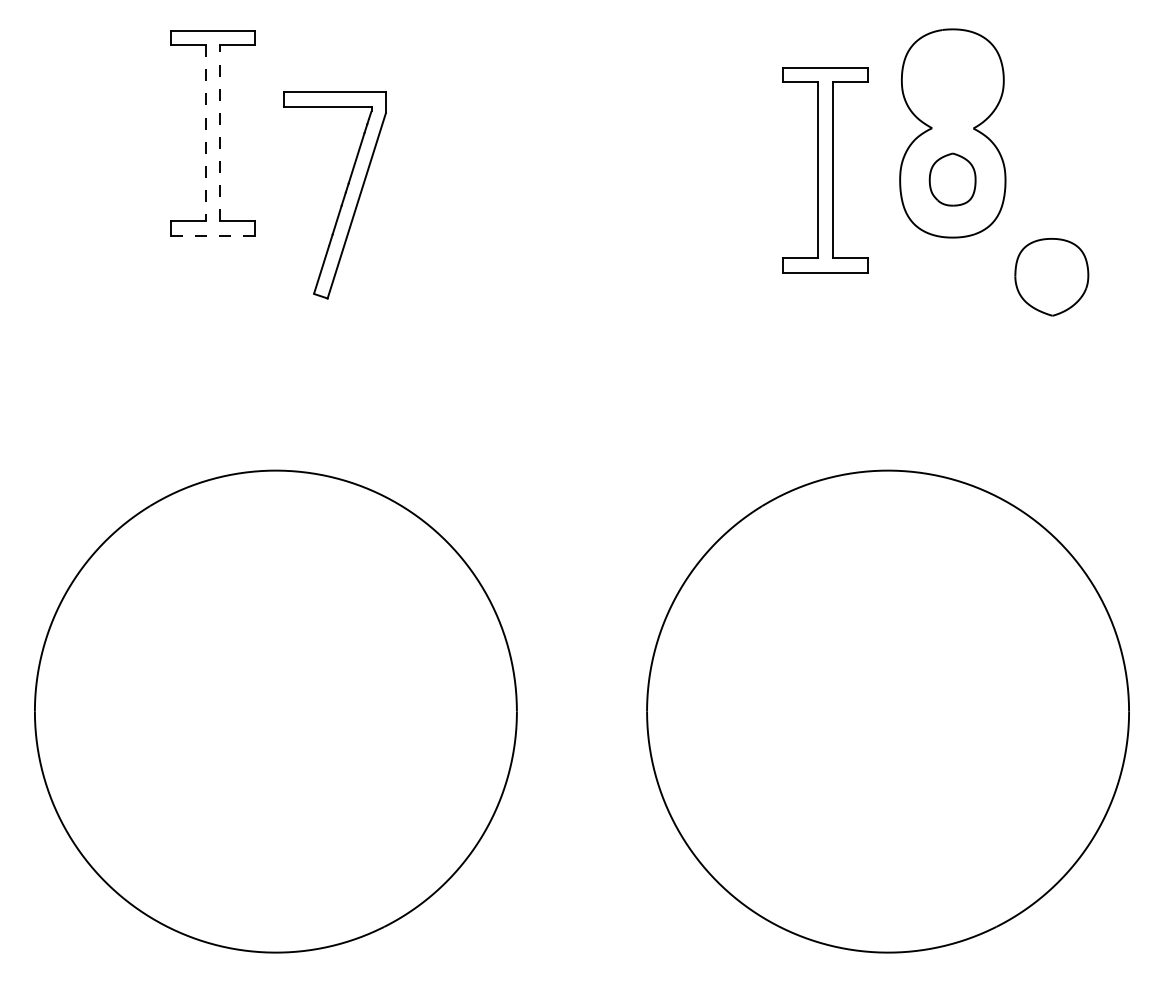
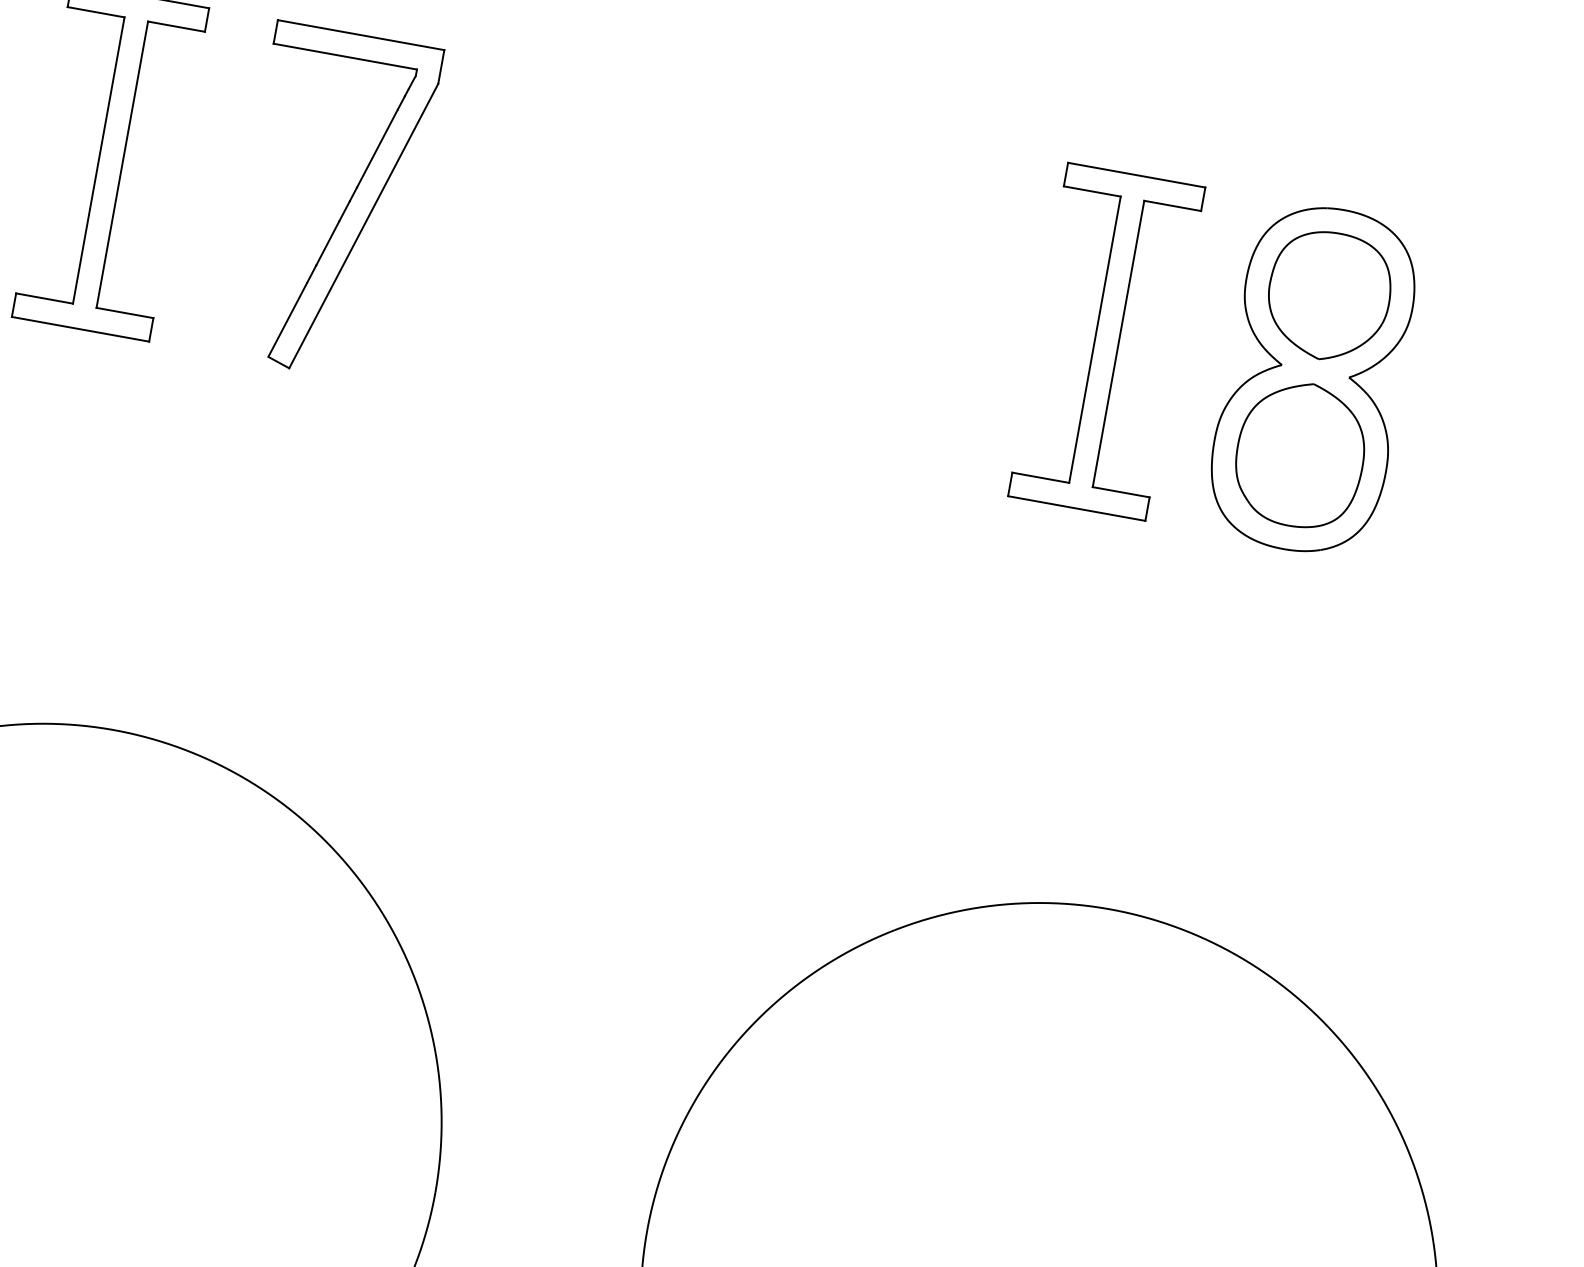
line: (206, 133) -> (99, 161), dashed -> solid
line: (220, 133) -> (122, 165), dashed -> solid
part: (825, 170) -> (1106, 342), moved
part: (952, 179) -> (1300, 454), size x1.67
part: (342, 199) -> (342, 211), moved
line: (213, 235) -> (80, 329), dashed -> solid
part: (1051, 277) -> (1328, 296), moved

